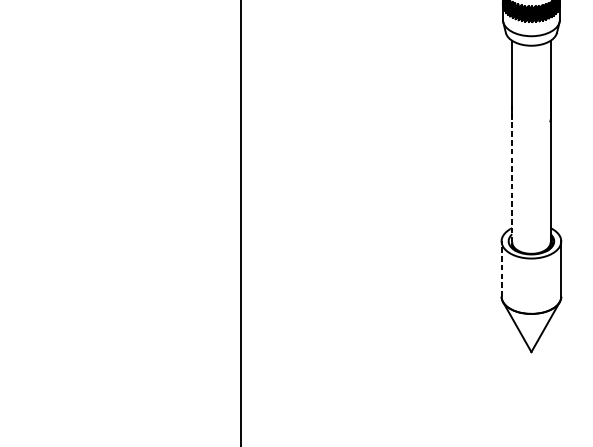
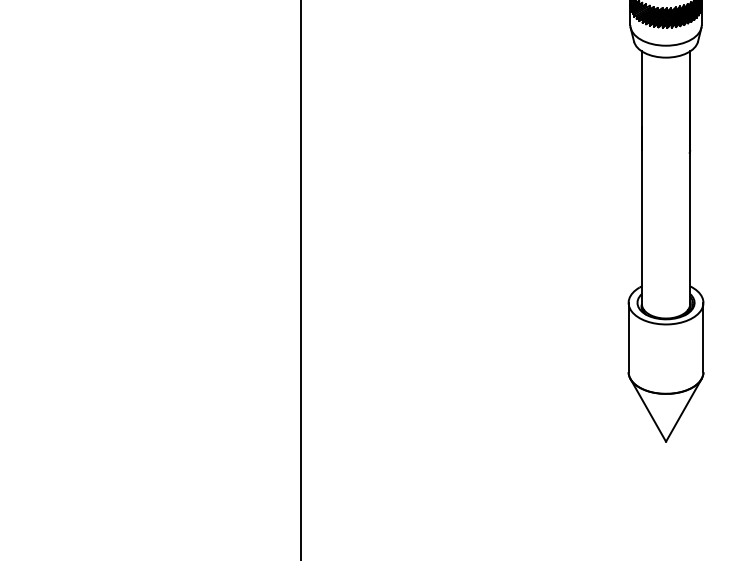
line: (511, 171) -> (641, 215), dashed -> solid
line: (501, 268) -> (628, 337), dashed -> solid

